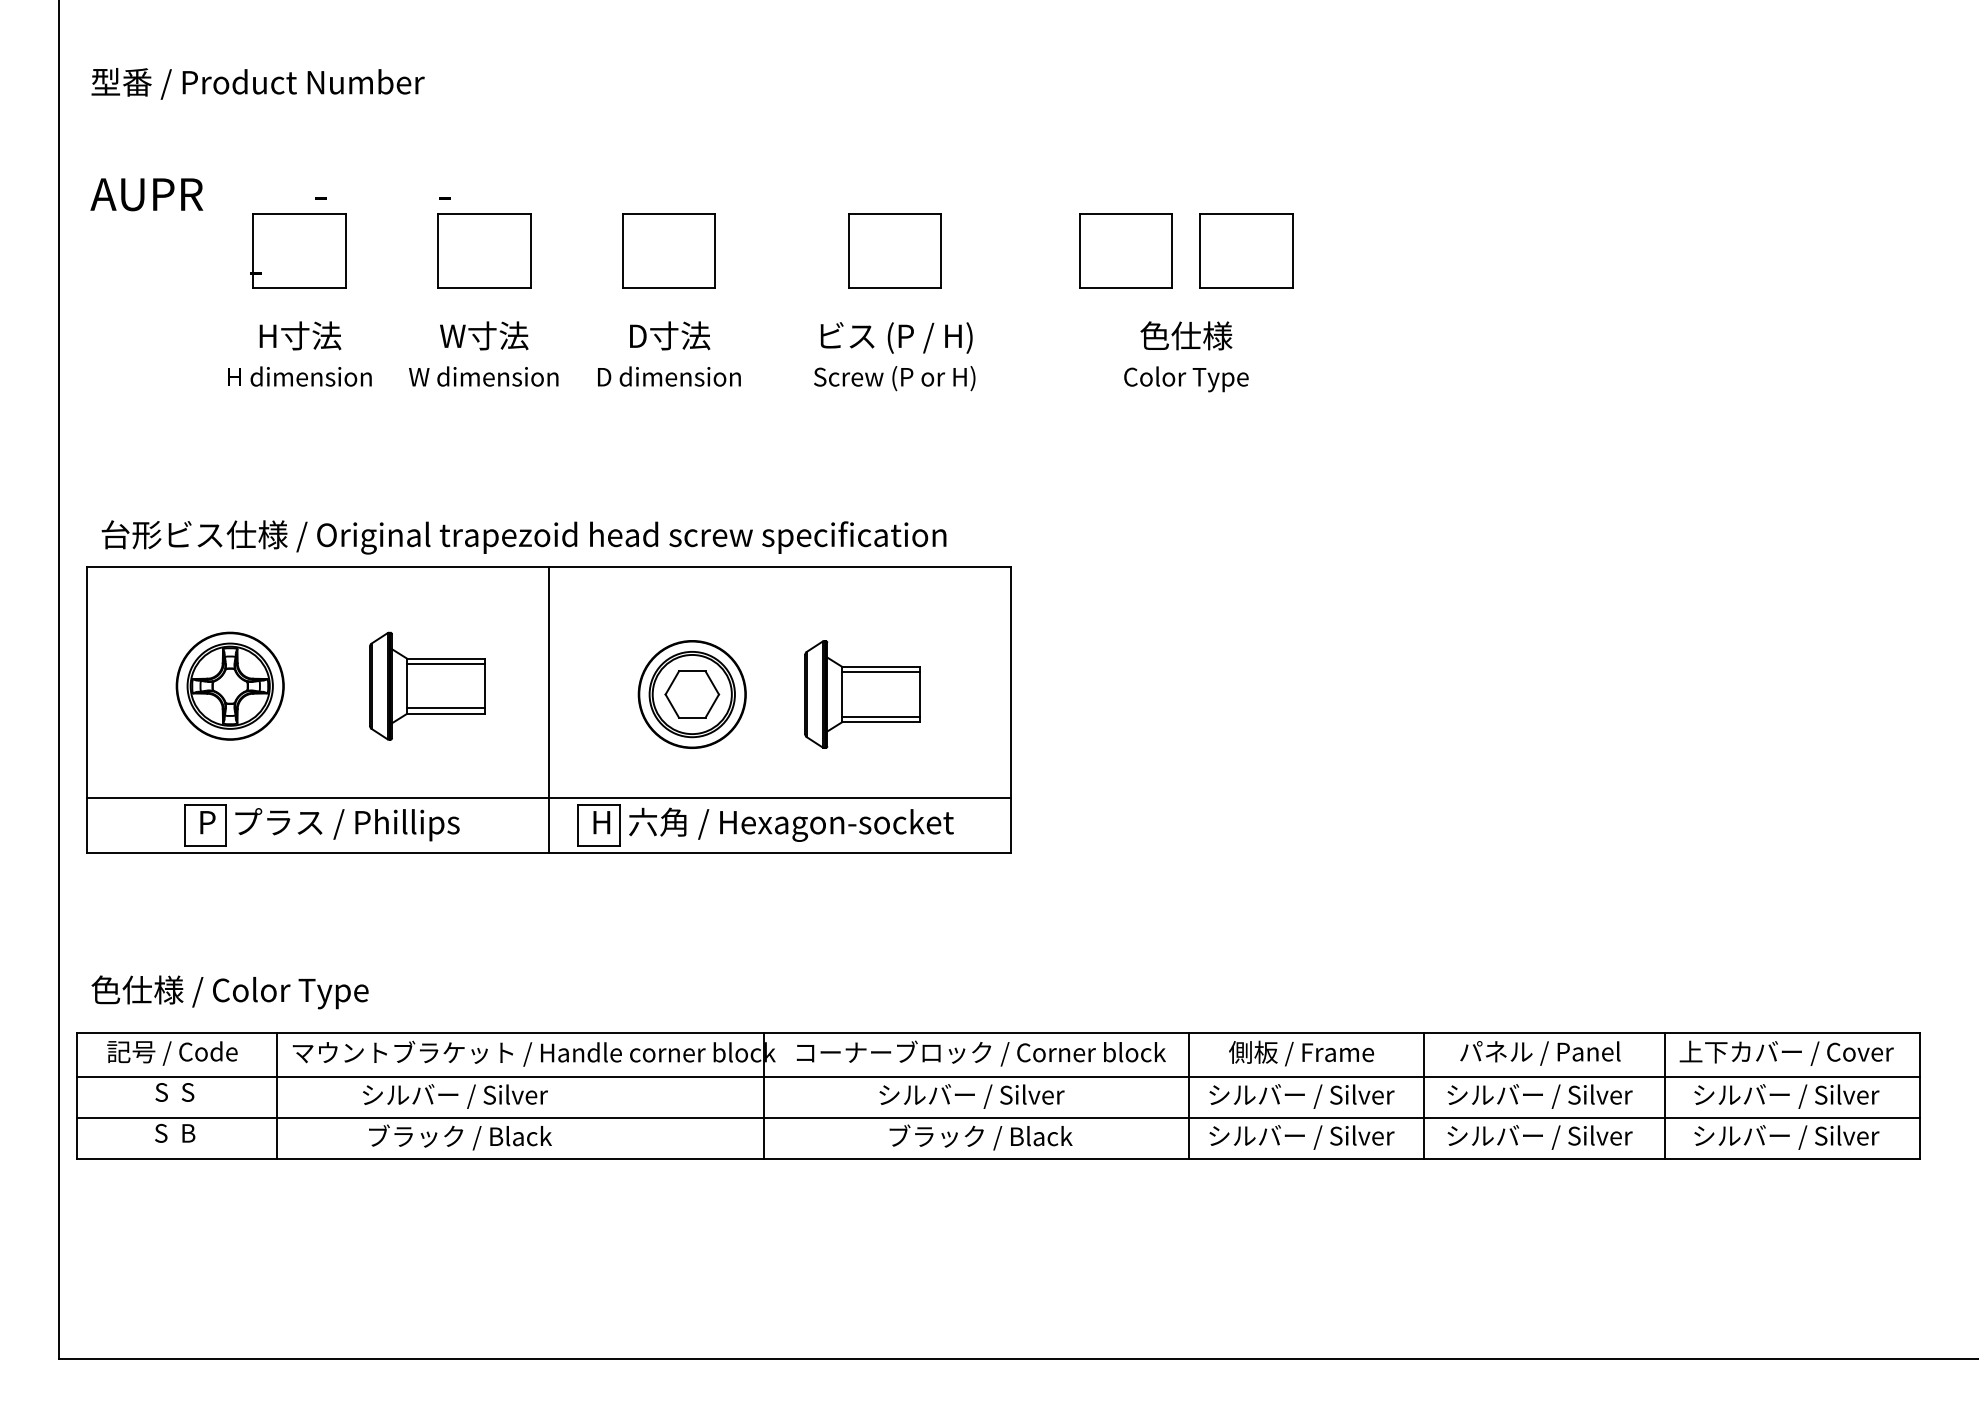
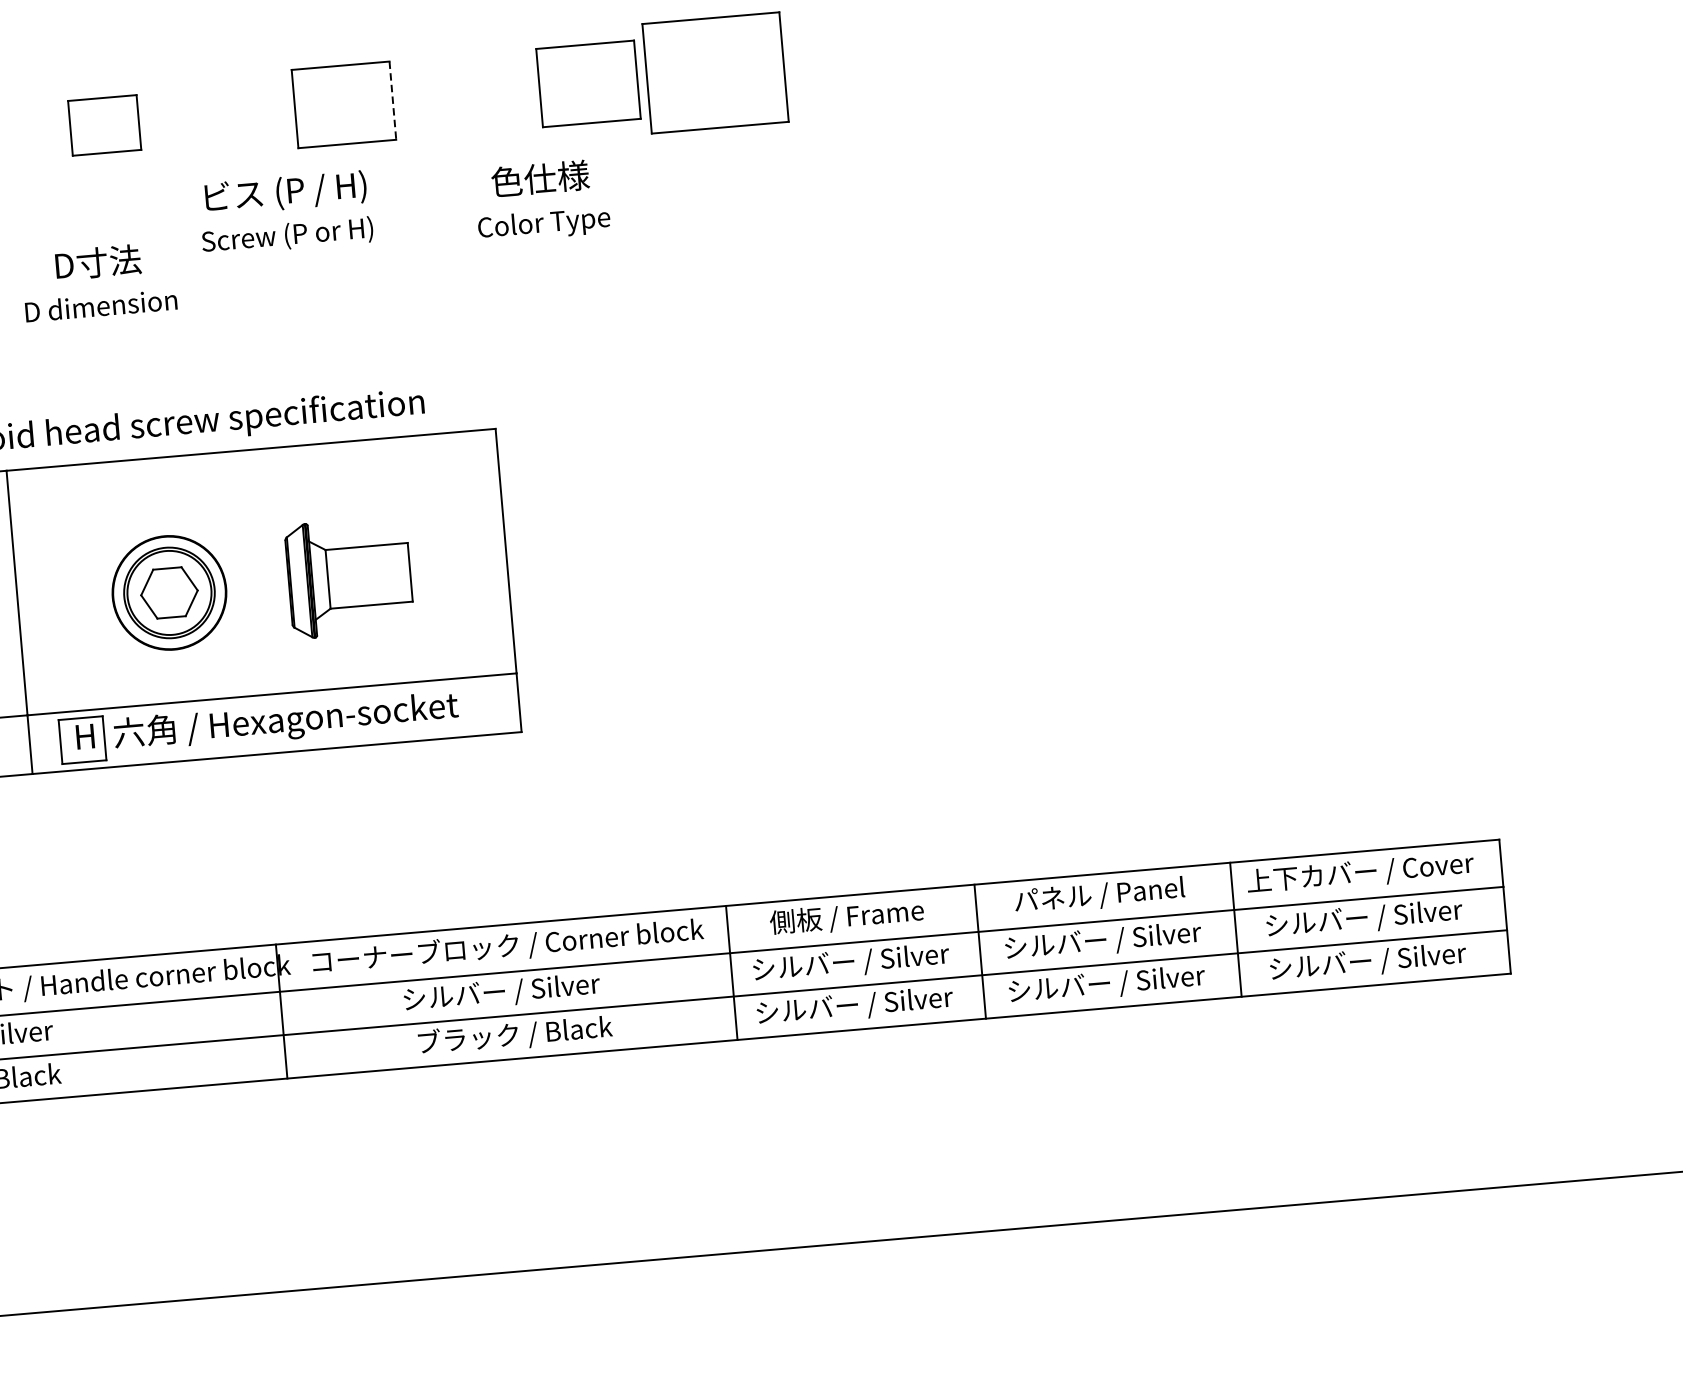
part: (668, 250) -> (103, 125), size x0.7
line: (941, 250) -> (392, 100), solid -> dashed
part: (1246, 250) -> (715, 72), size x1.4
text: (669, 353) -> (99, 281), moved
text: (894, 356) -> (285, 212), moved
text: (1186, 356) -> (542, 200), moved
line: (880, 672) -> (366, 552), removed
line: (880, 716) -> (370, 599), removed

